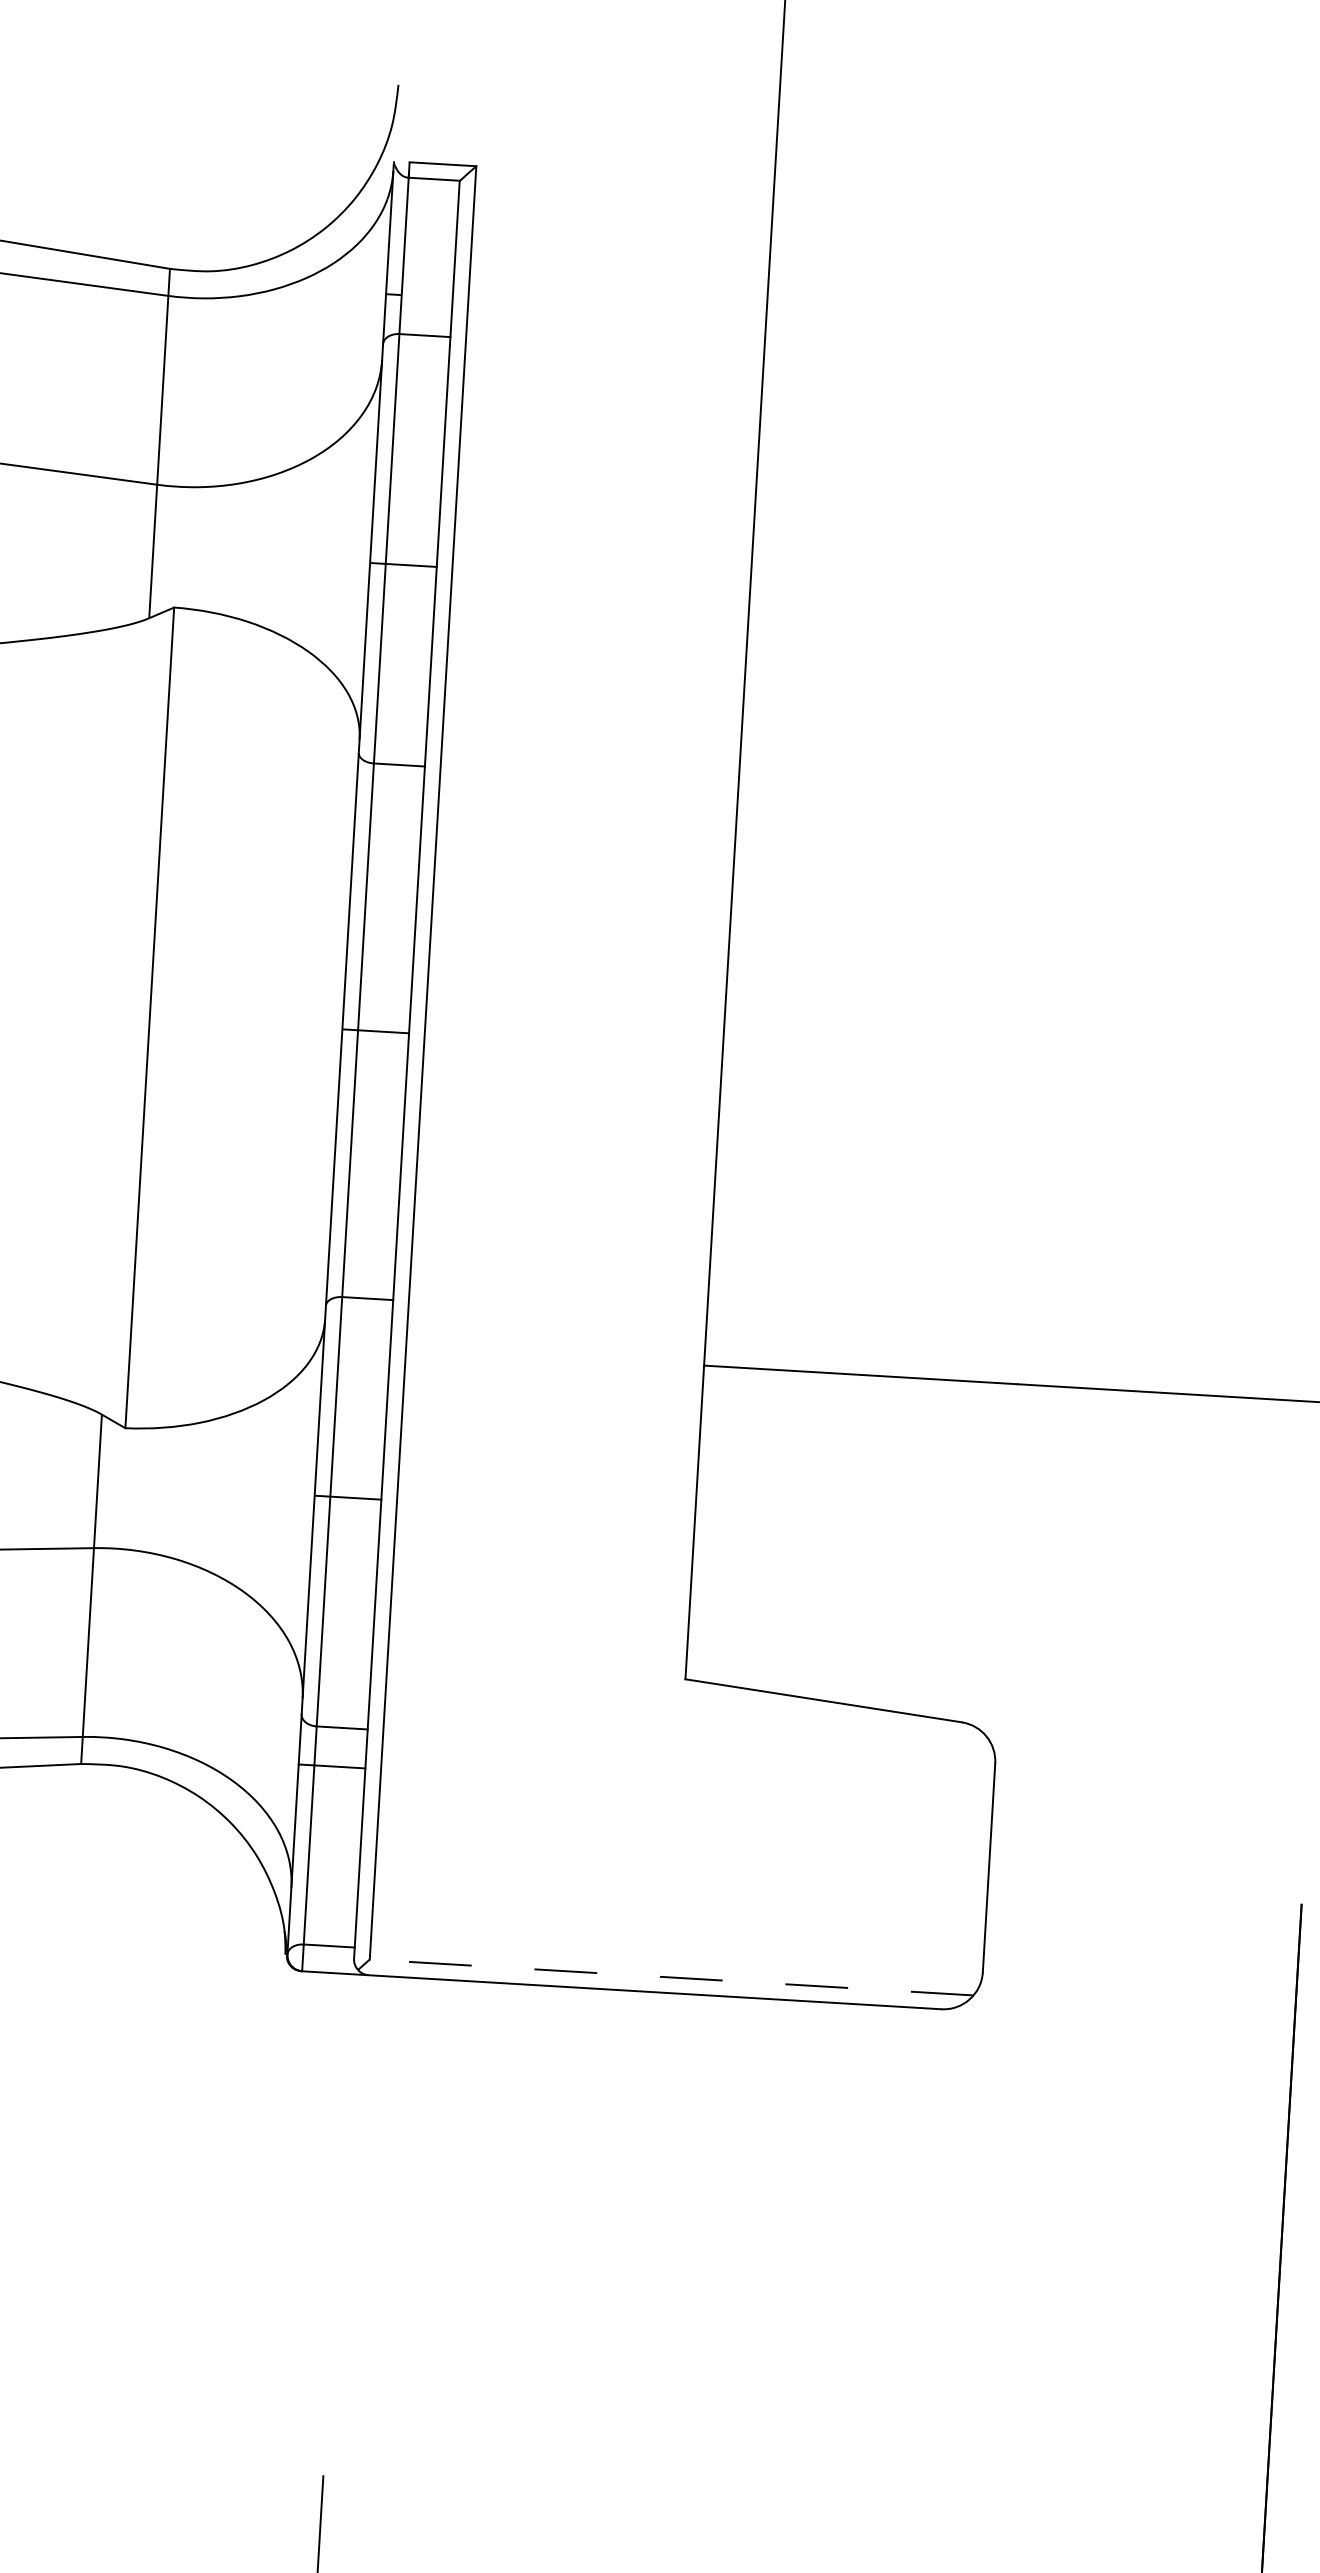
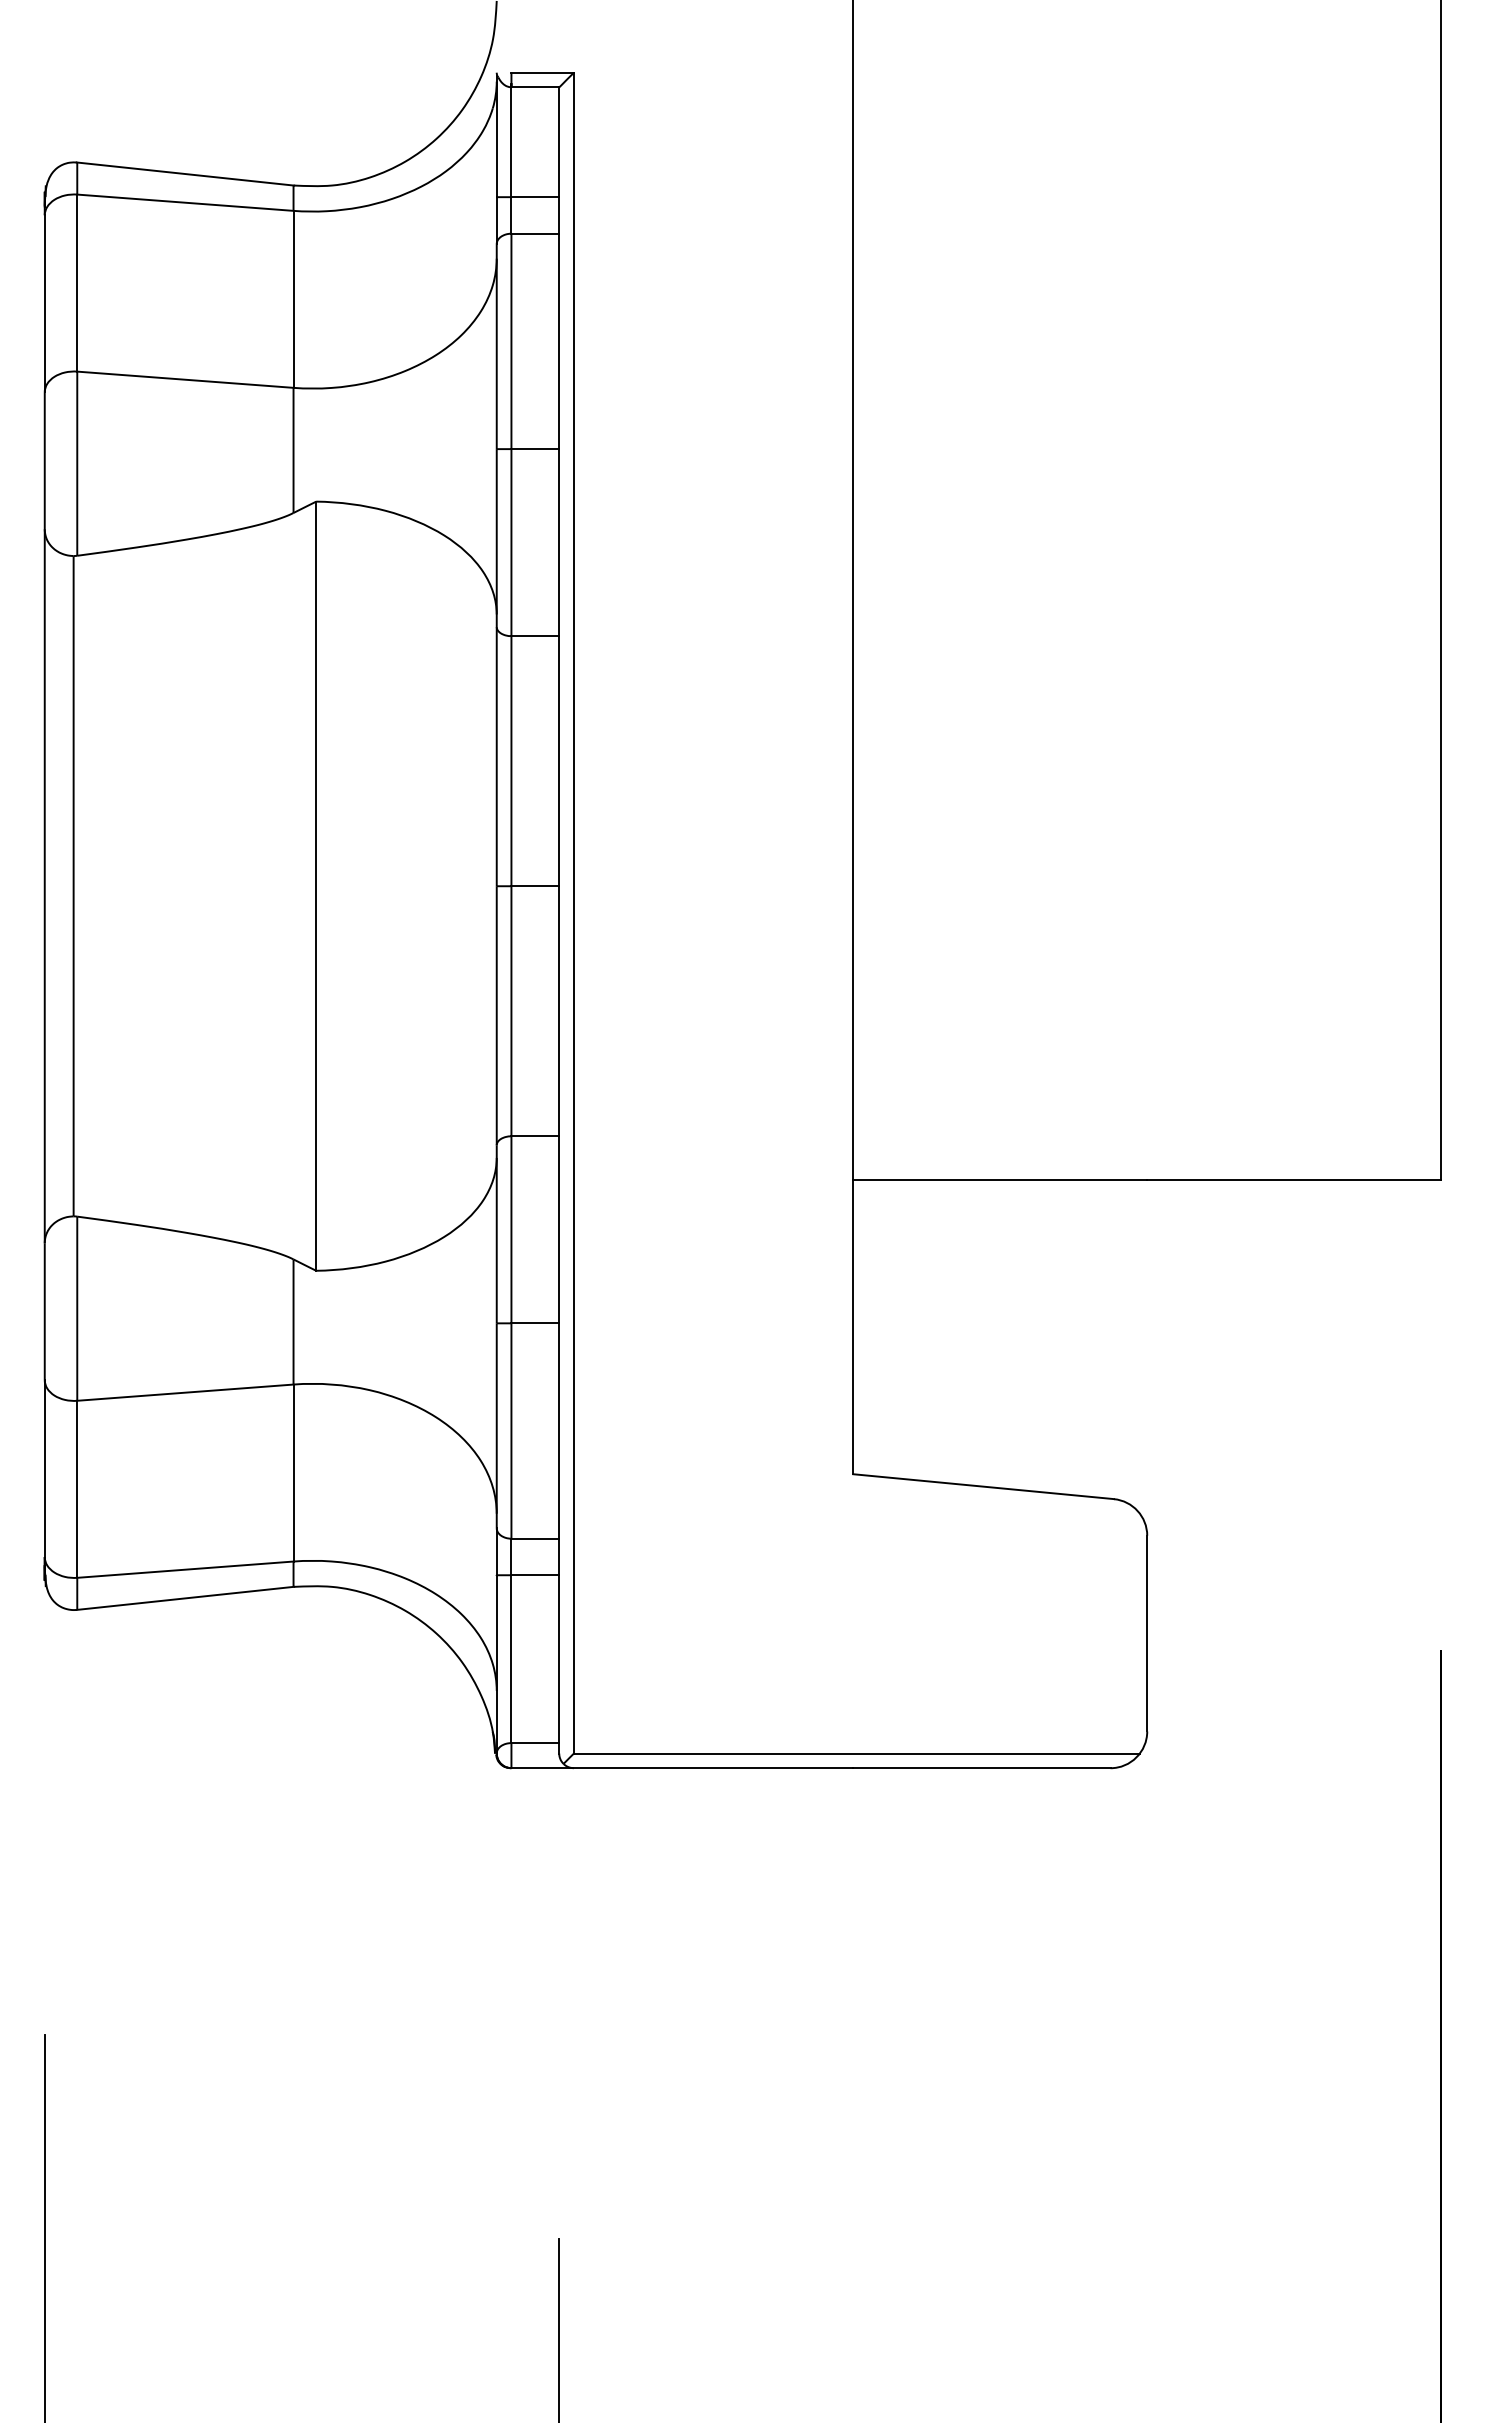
line: (427, 296) -> (535, 197), added
line: (671, 1977) -> (856, 1753), dashed -> solid

